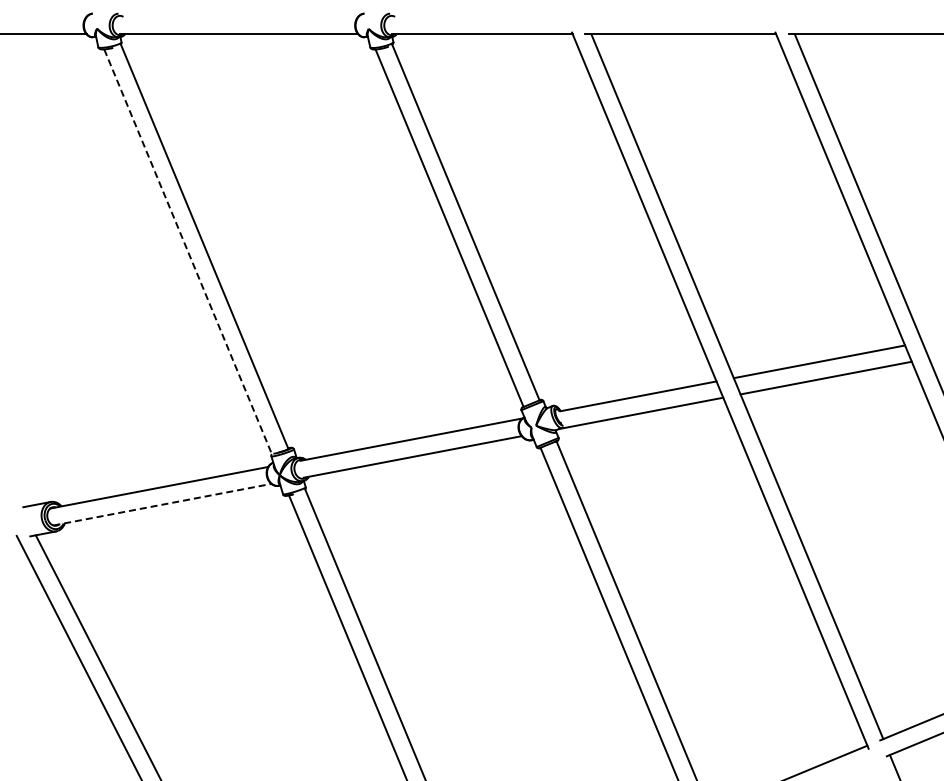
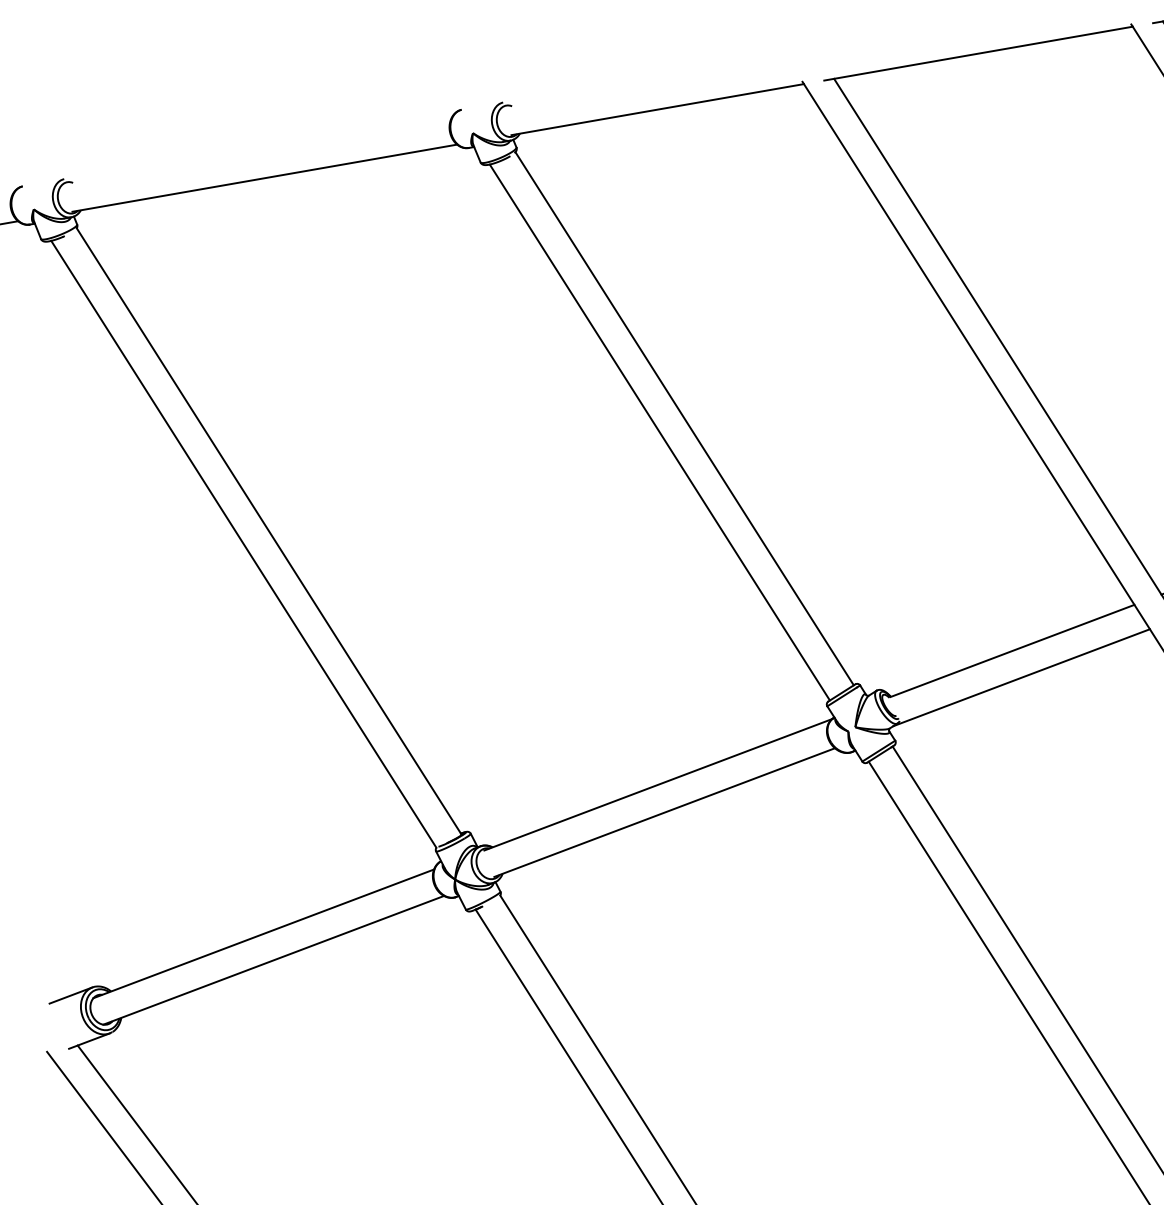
line: (188, 252) -> (244, 545), dashed -> solid
line: (162, 504) -> (273, 959), dashed -> solid

